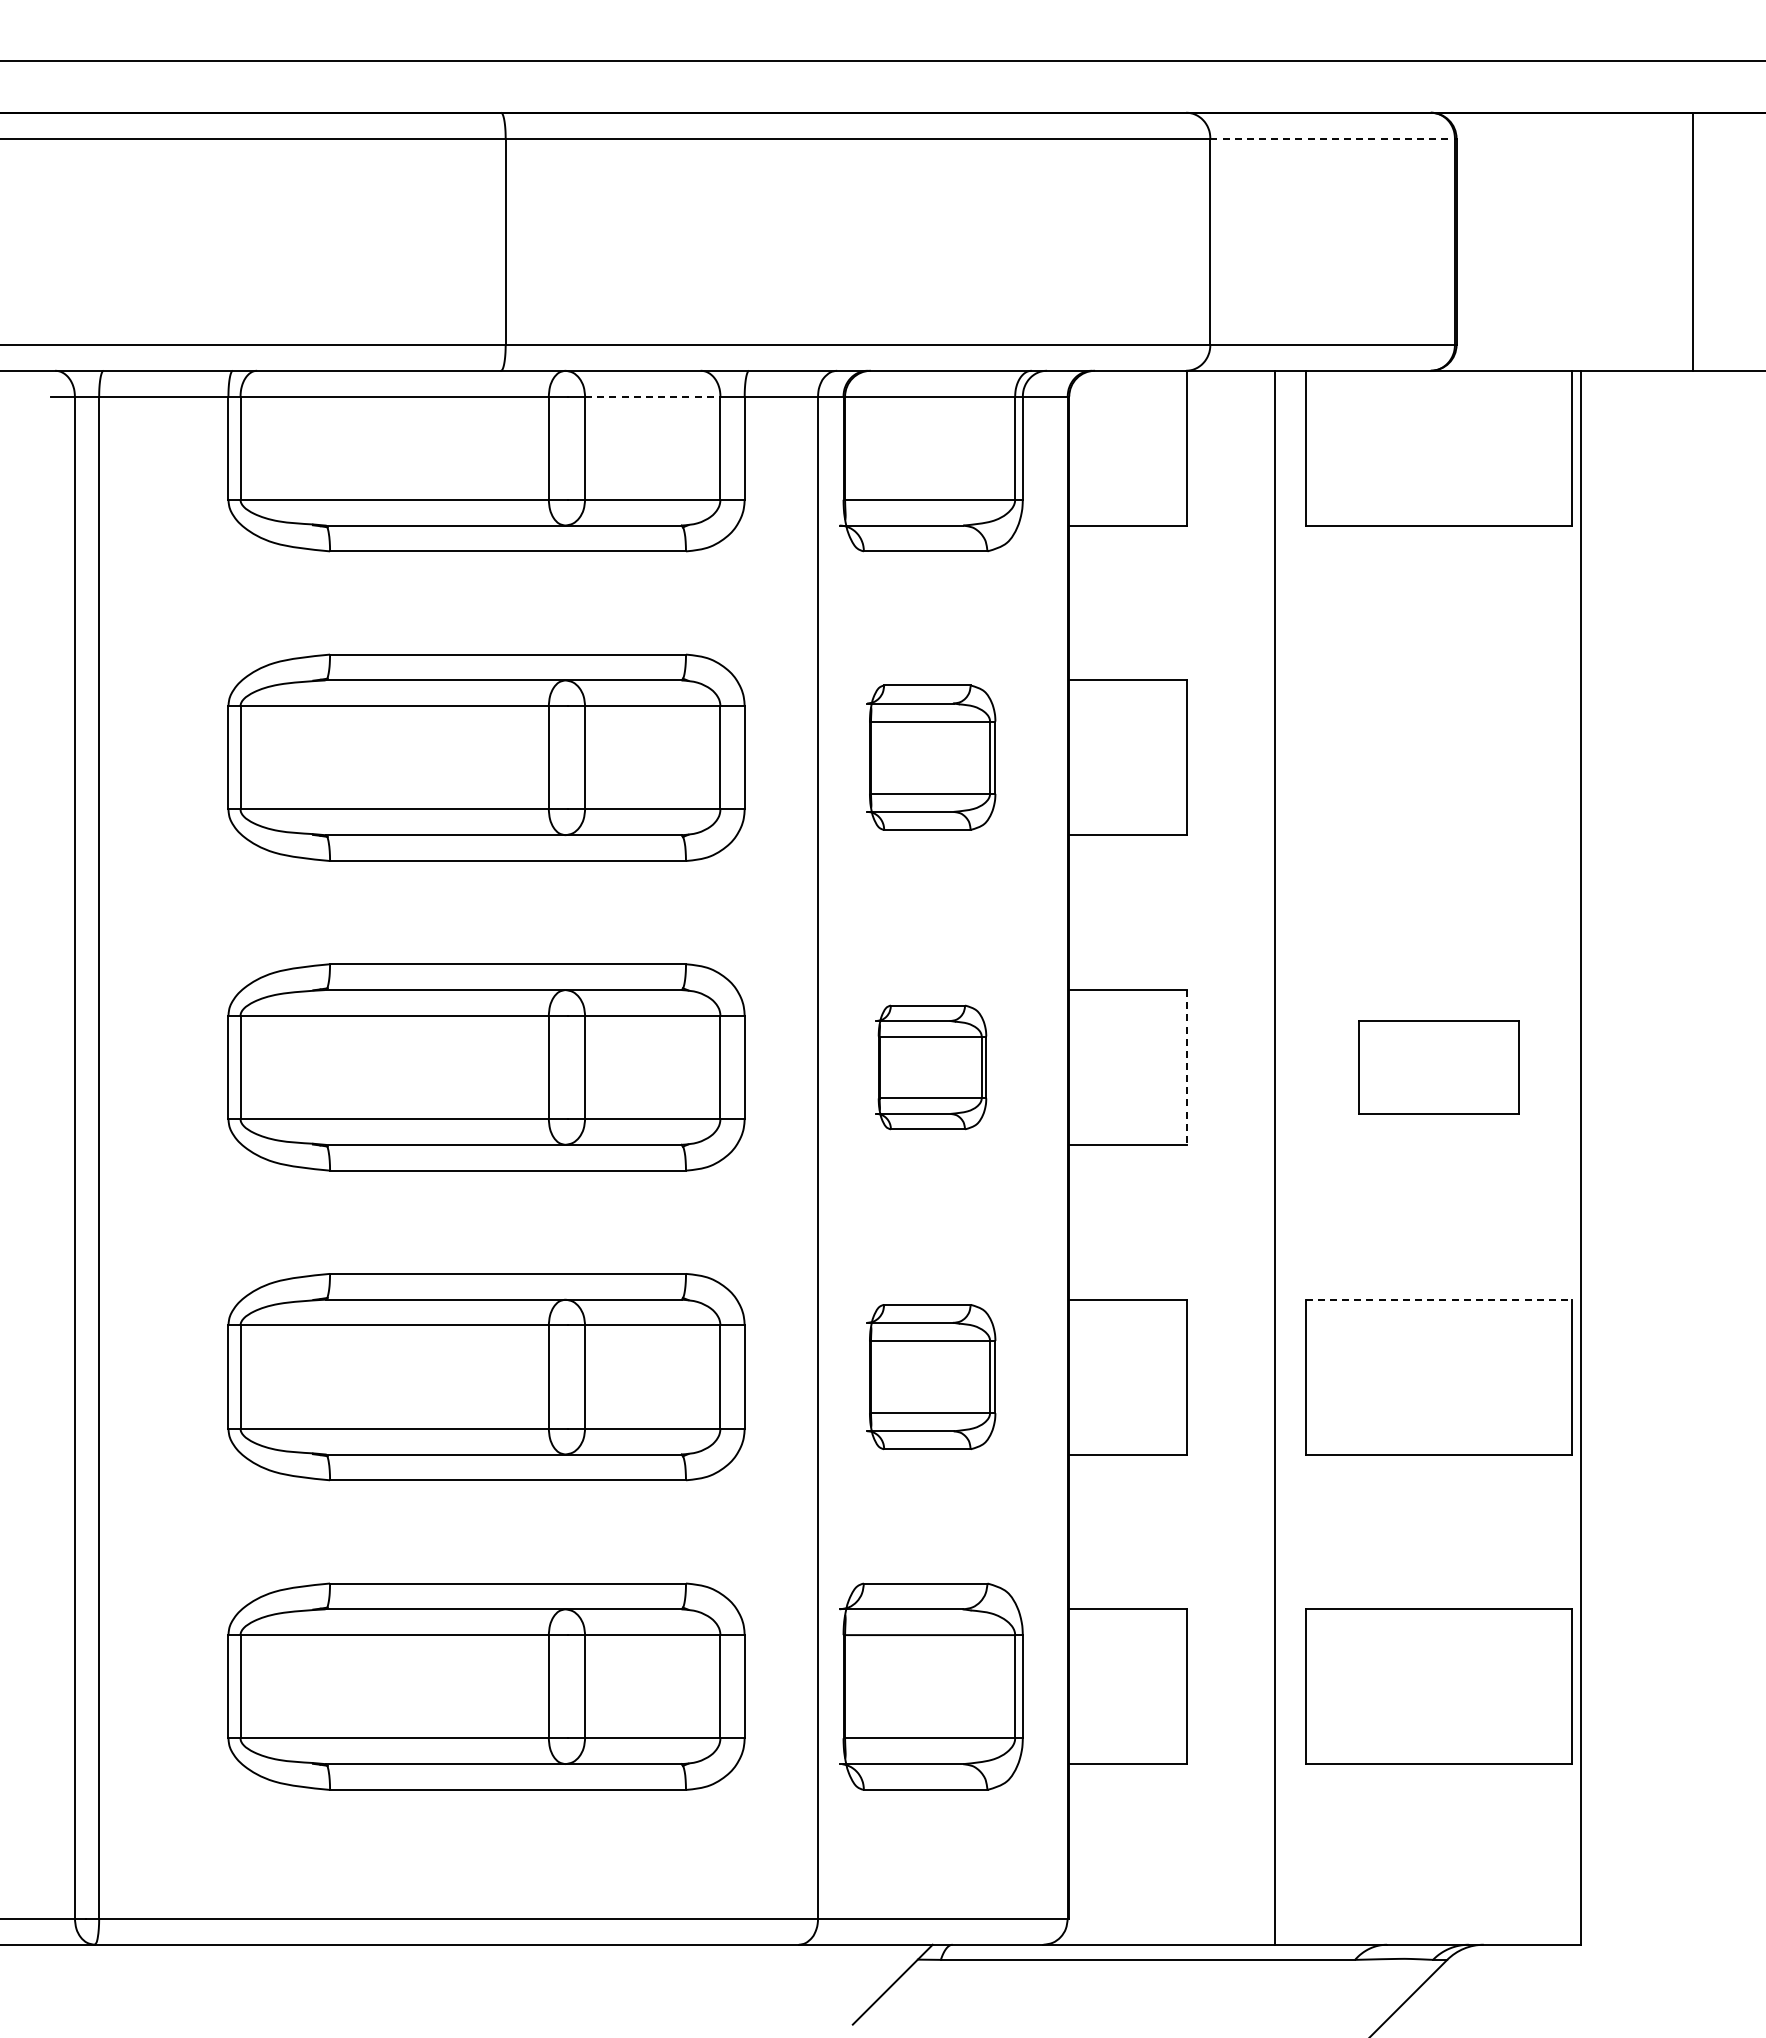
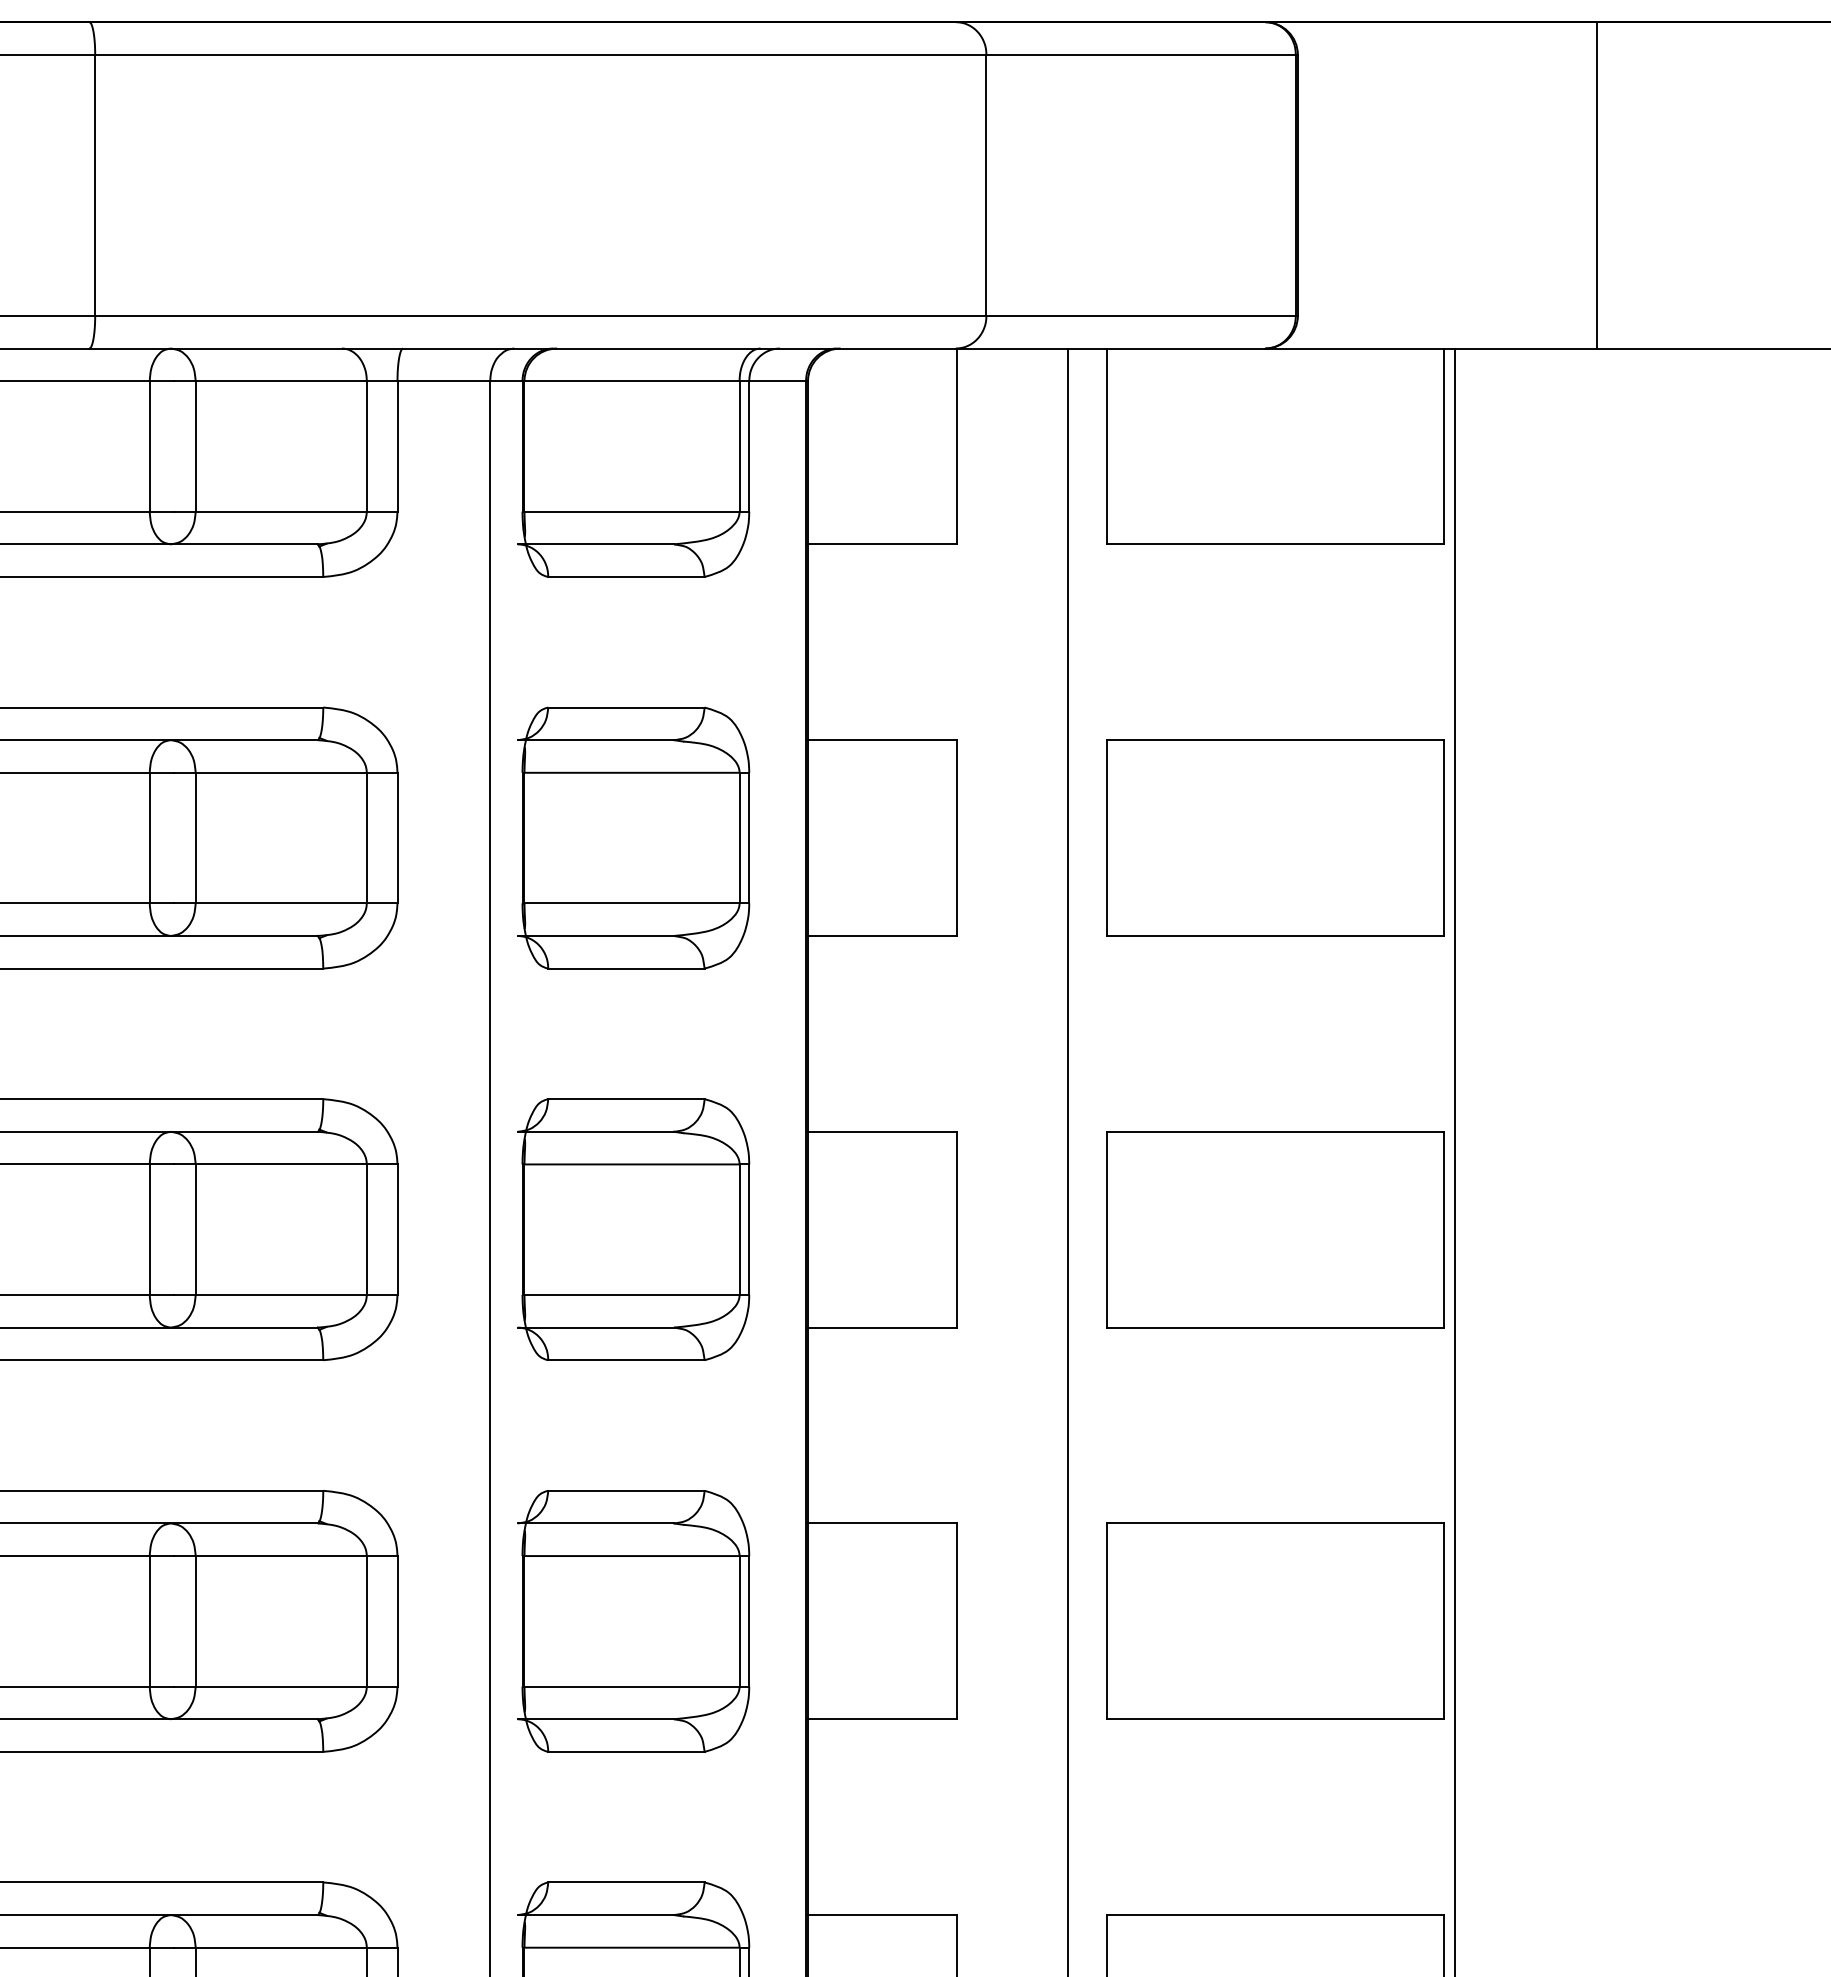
line: (1333, 138) -> (1142, 54), dashed -> solid
line: (652, 396) -> (280, 381), dashed -> solid
part: (931, 757) -> (633, 837), size x1.43
part: (1438, 757) -> (1275, 837), added
part: (931, 1067) -> (633, 1229), size x1.67
line: (1187, 1067) -> (957, 1229), dashed -> solid
part: (1438, 1067) -> (1275, 1229), size x1.67
line: (1439, 1299) -> (1276, 1523), dashed -> solid
part: (931, 1376) -> (633, 1620), size x1.43

